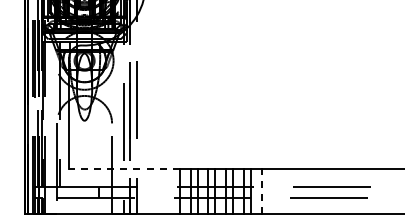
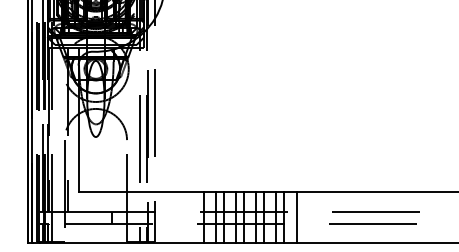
line: (124, 169) -> (141, 192), dashed -> solid
line: (261, 191) -> (296, 217), dashed -> solid

